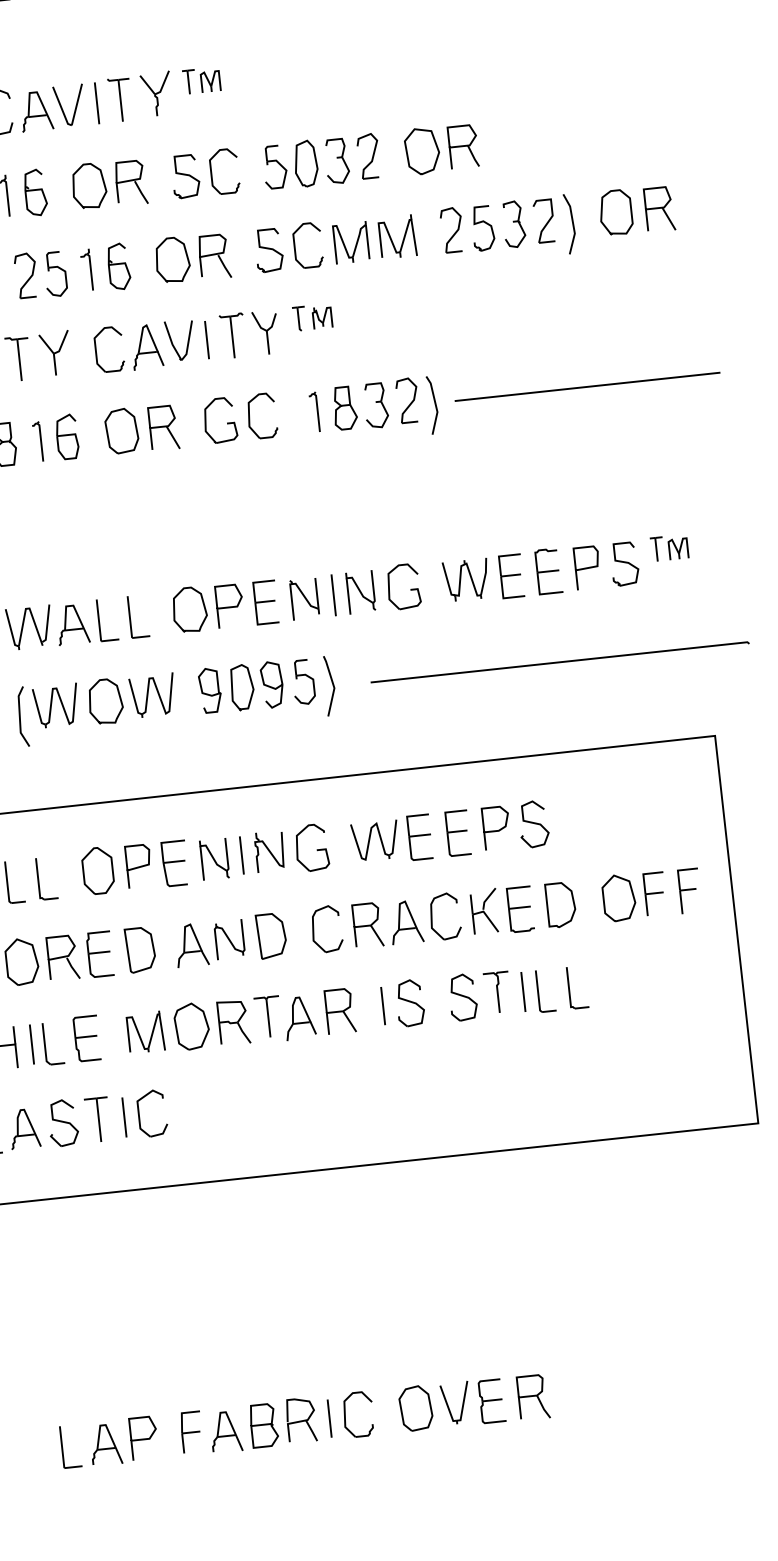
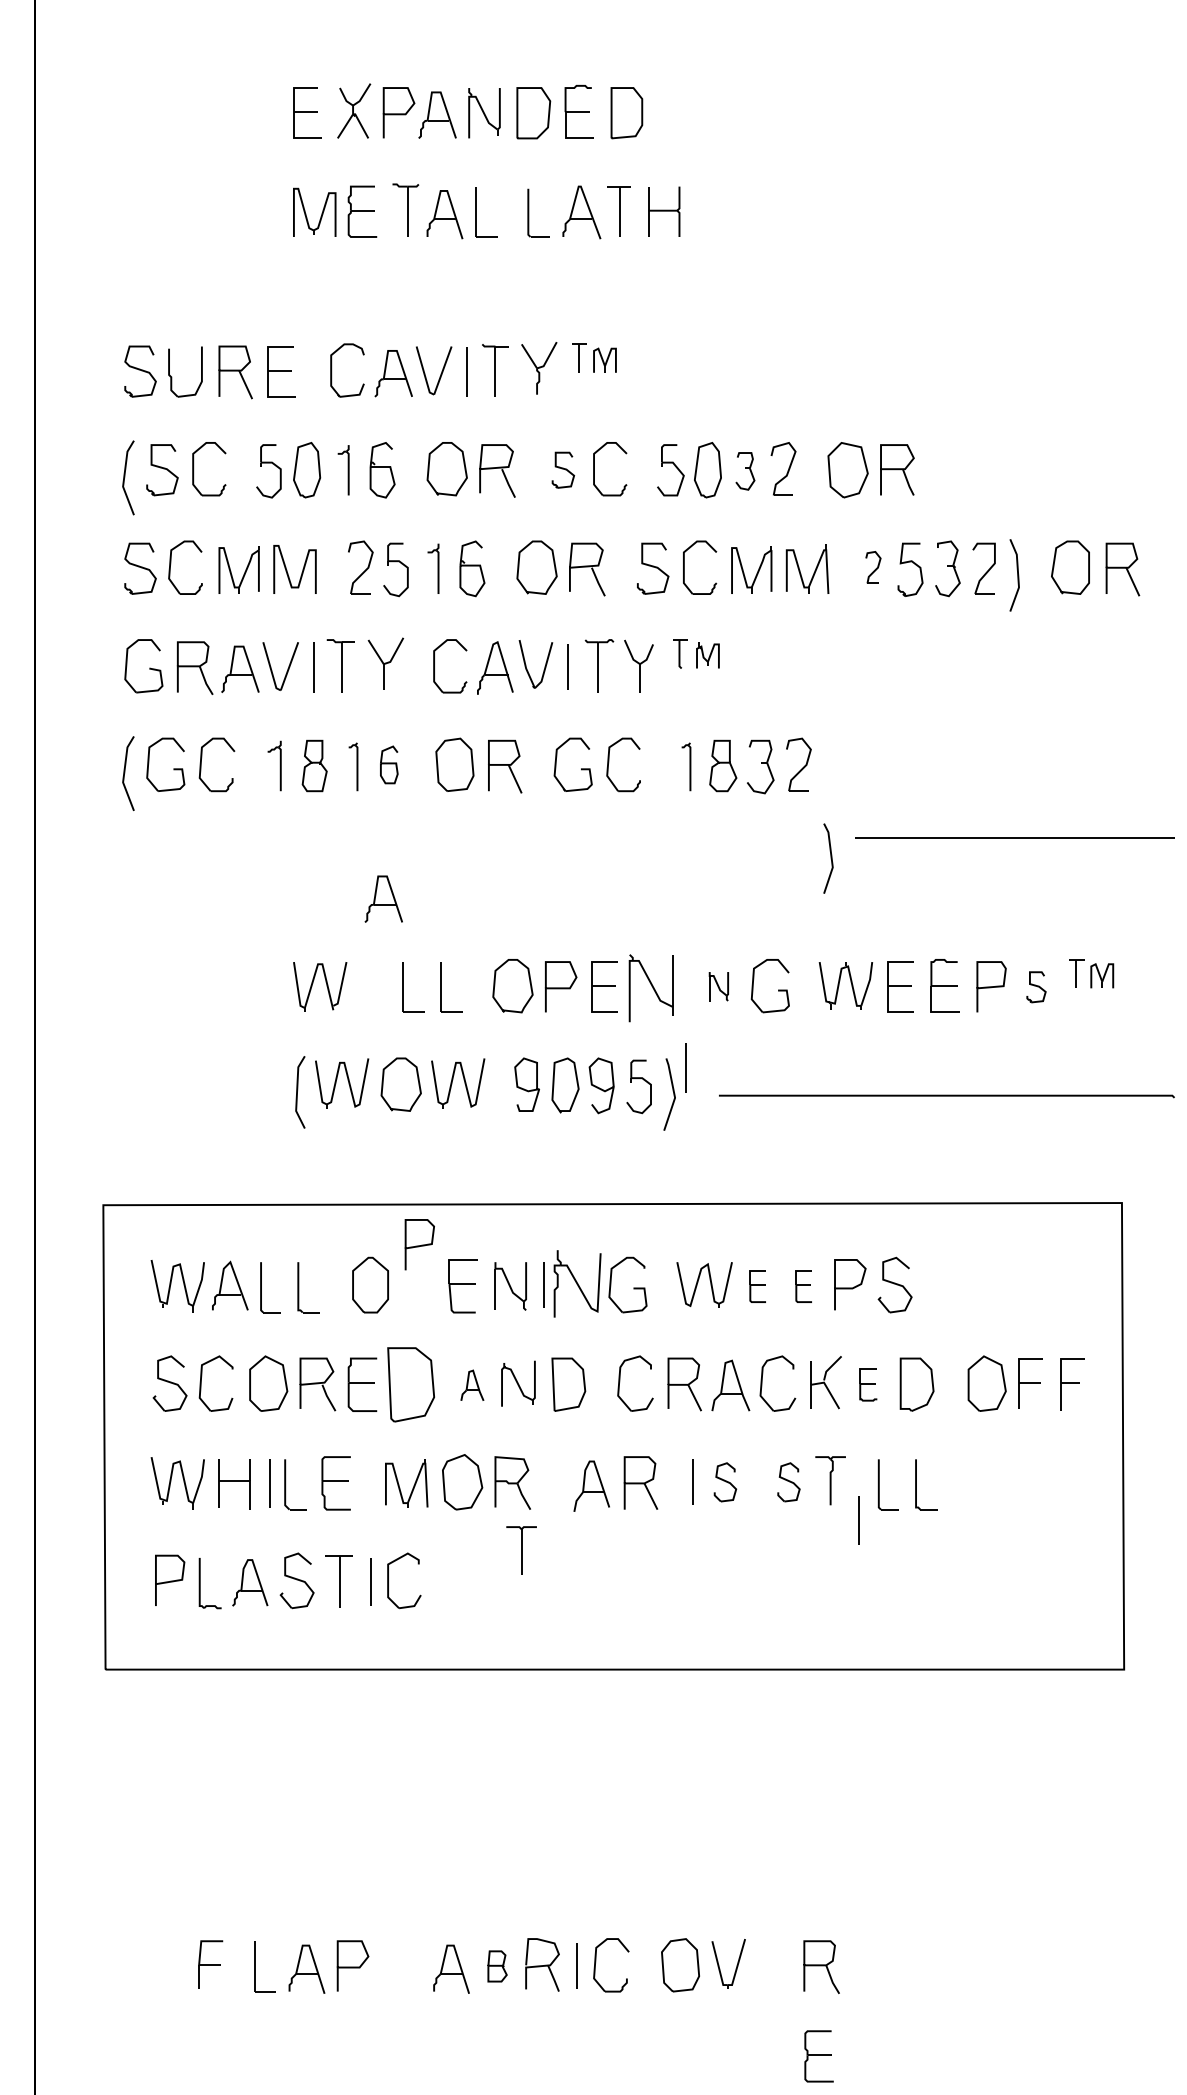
part: (337, 161) -> (745, 471), size x0.7
part: (186, 176) -> (563, 470), size x0.7
part: (452, 229) -> (873, 567), size x0.6
line: (587, 386) -> (1014, 837), moved
line: (434, 404) -> (830, 858), moved
part: (67, 436) -> (389, 764), size x0.7
part: (624, 564) -> (1036, 987), size x0.6
part: (360, 591) -> (718, 986), size x0.6
line: (333, 594) -> (685, 1067), moved
part: (304, 598) -> (650, 987), size x1.4
part: (72, 624) -> (383, 898), moved
part: (457, 833) -> (803, 1286), size x0.6
part: (419, 837) -> (757, 1286), size x0.6
part: (269, 851) -> (577, 1284), size x1.4
curve: (138, 866) -> (419, 1245), moved
part: (520, 909) -> (868, 1384), size x0.6
part: (191, 945) -> (472, 1385), size x0.6
part: (140, 949) -> (410, 1384), size x1.4
line: (522, 992) -> (858, 1520), moved
part: (462, 997) -> (788, 1482), size x0.7
part: (410, 1003) -> (725, 1482), size x0.7
part: (268, 1016) -> (521, 1550), moved
part: (491, 1401) -> (818, 2056), moved
part: (264, 1425) -> (497, 1966), size x0.6
part: (191, 1431) -> (210, 1964), moved

